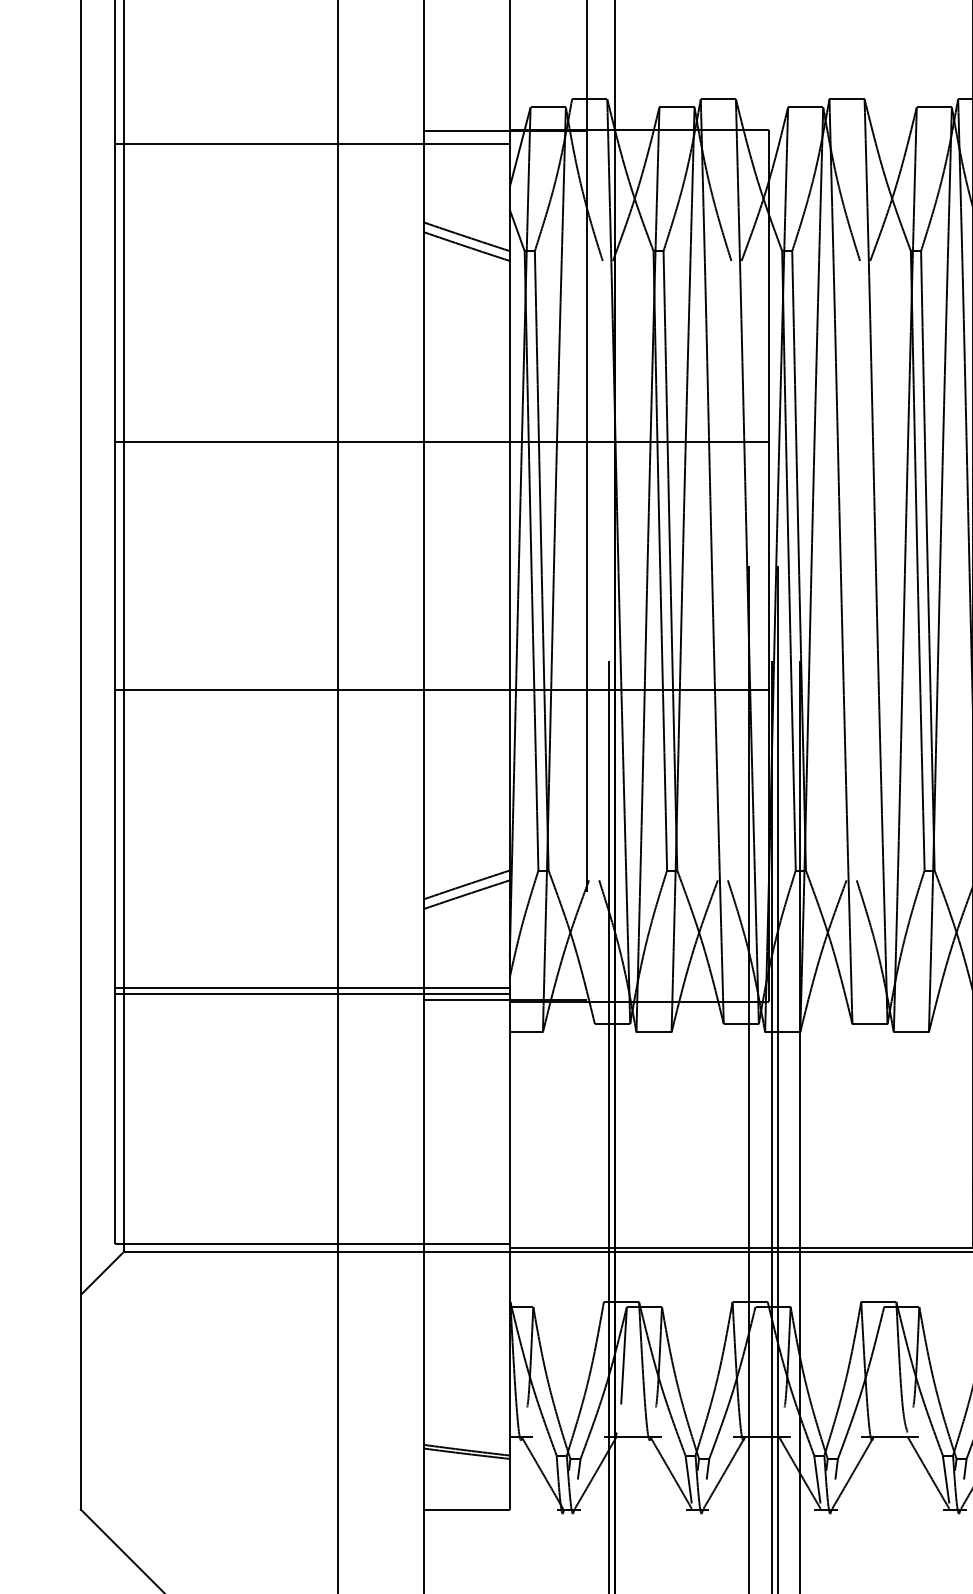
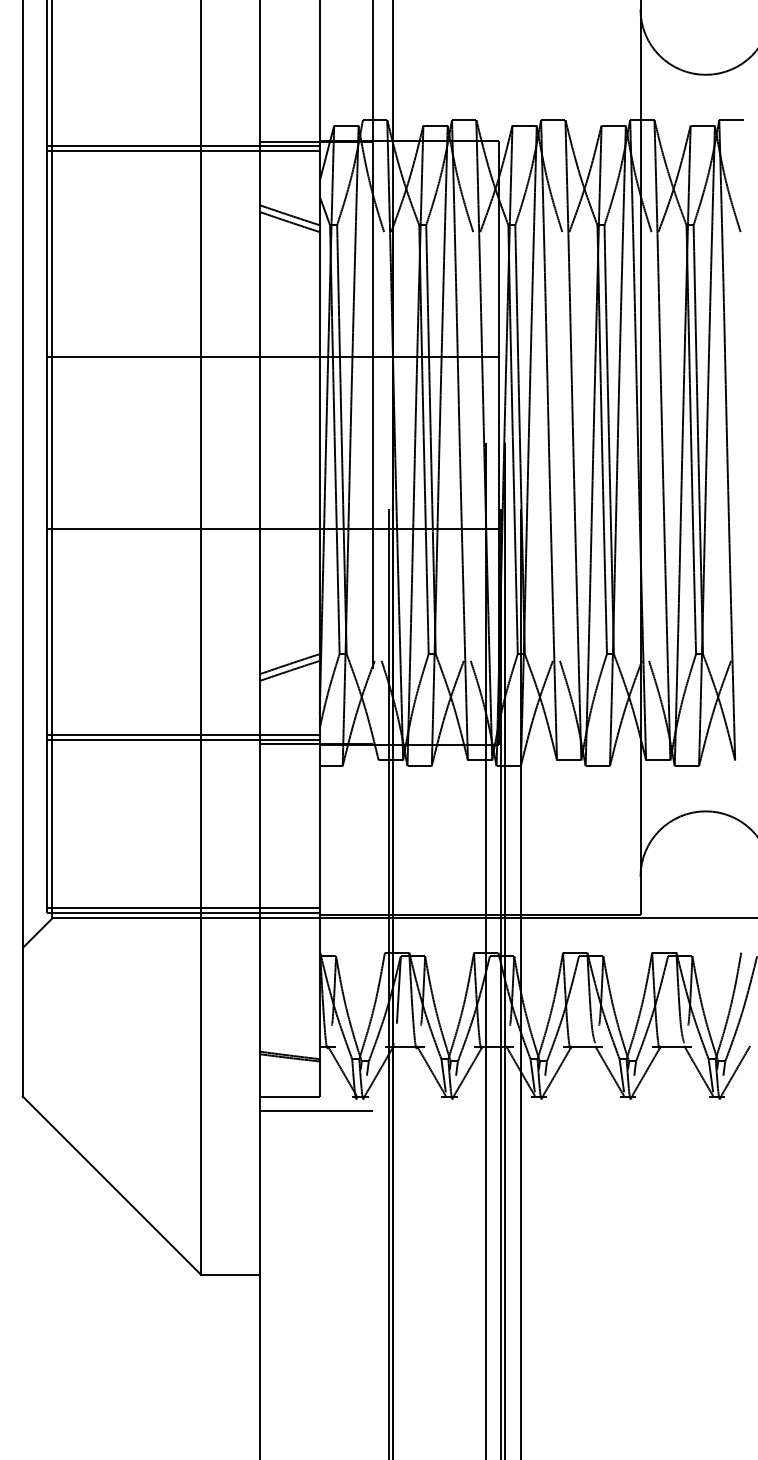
line: (311, 137) -> (182, 146), added
line: (311, 1237) -> (182, 908), added
line: (505, 1529) -> (316, 1110), added

